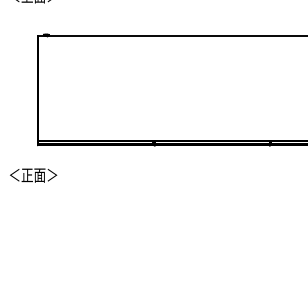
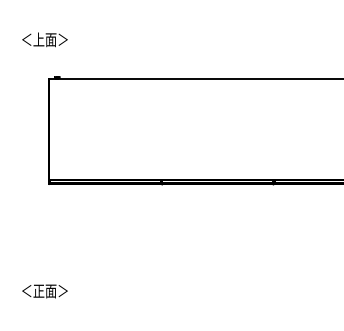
text: (33, 175) -> (44, 291), moved

